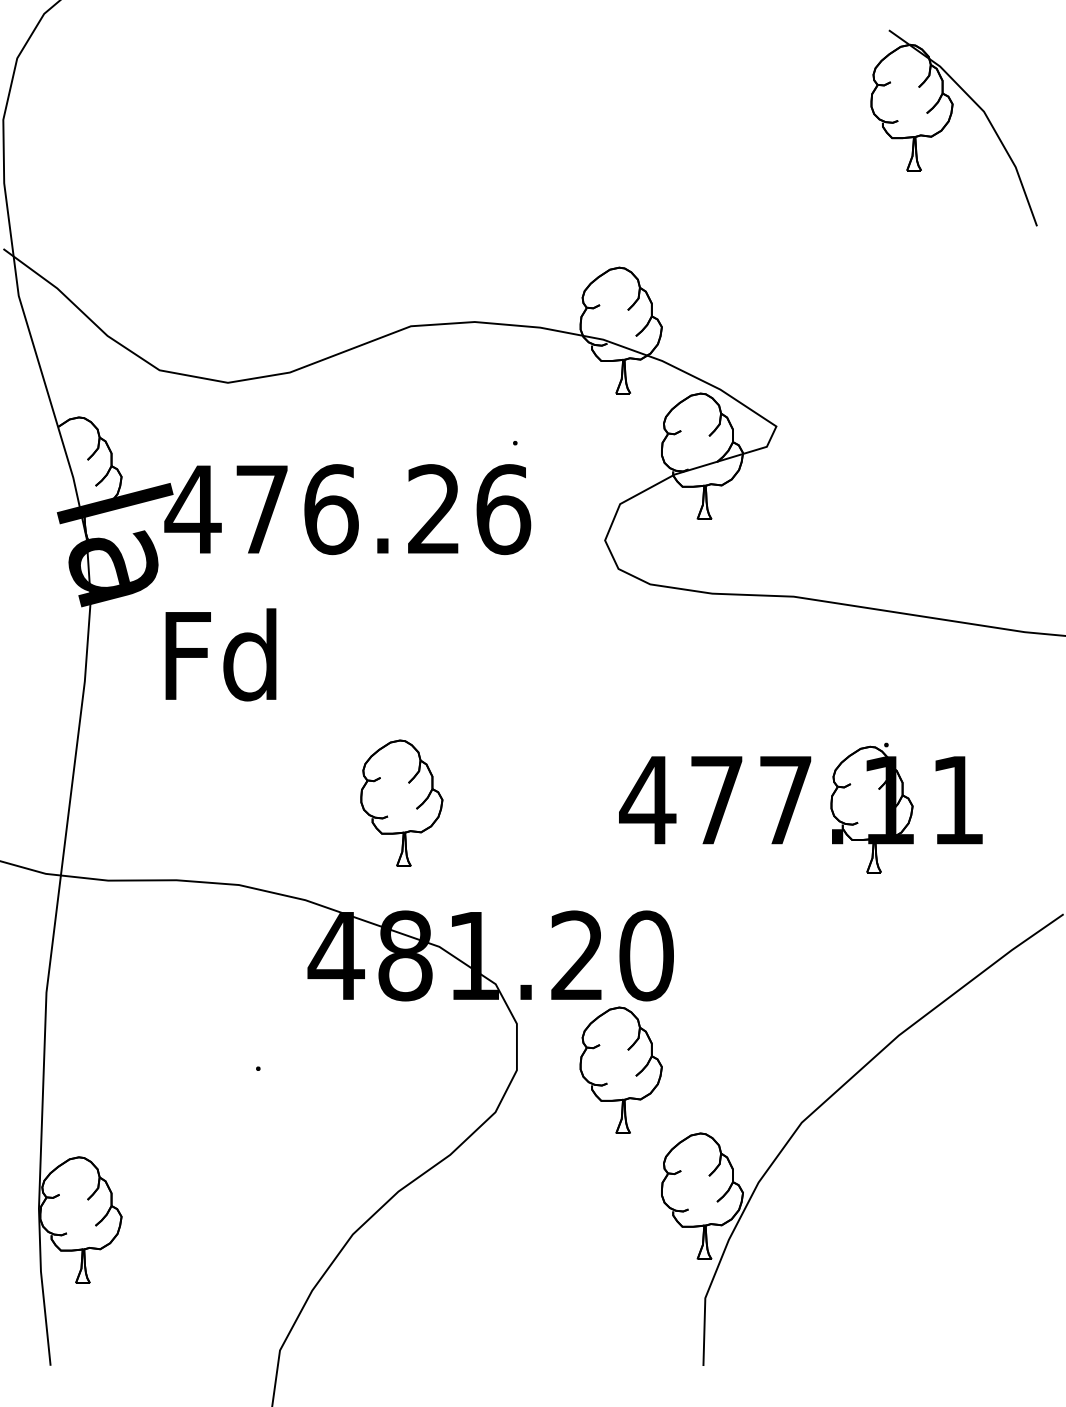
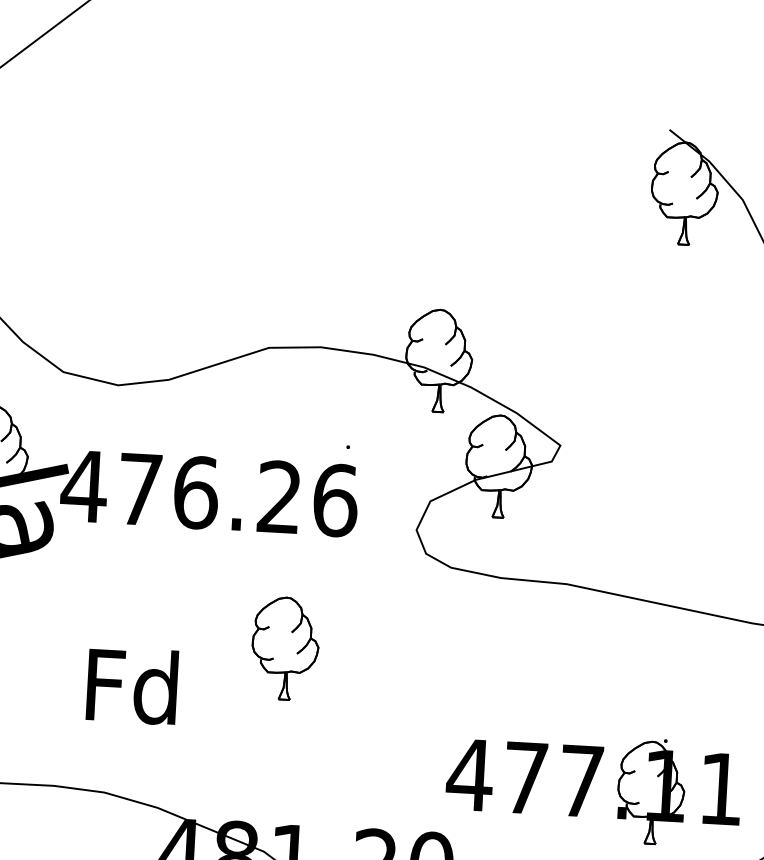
text: (220, 654) -> (131, 685), moved
part: (401, 802) -> (285, 647), moved
part: (800, 807) -> (593, 787), moved

